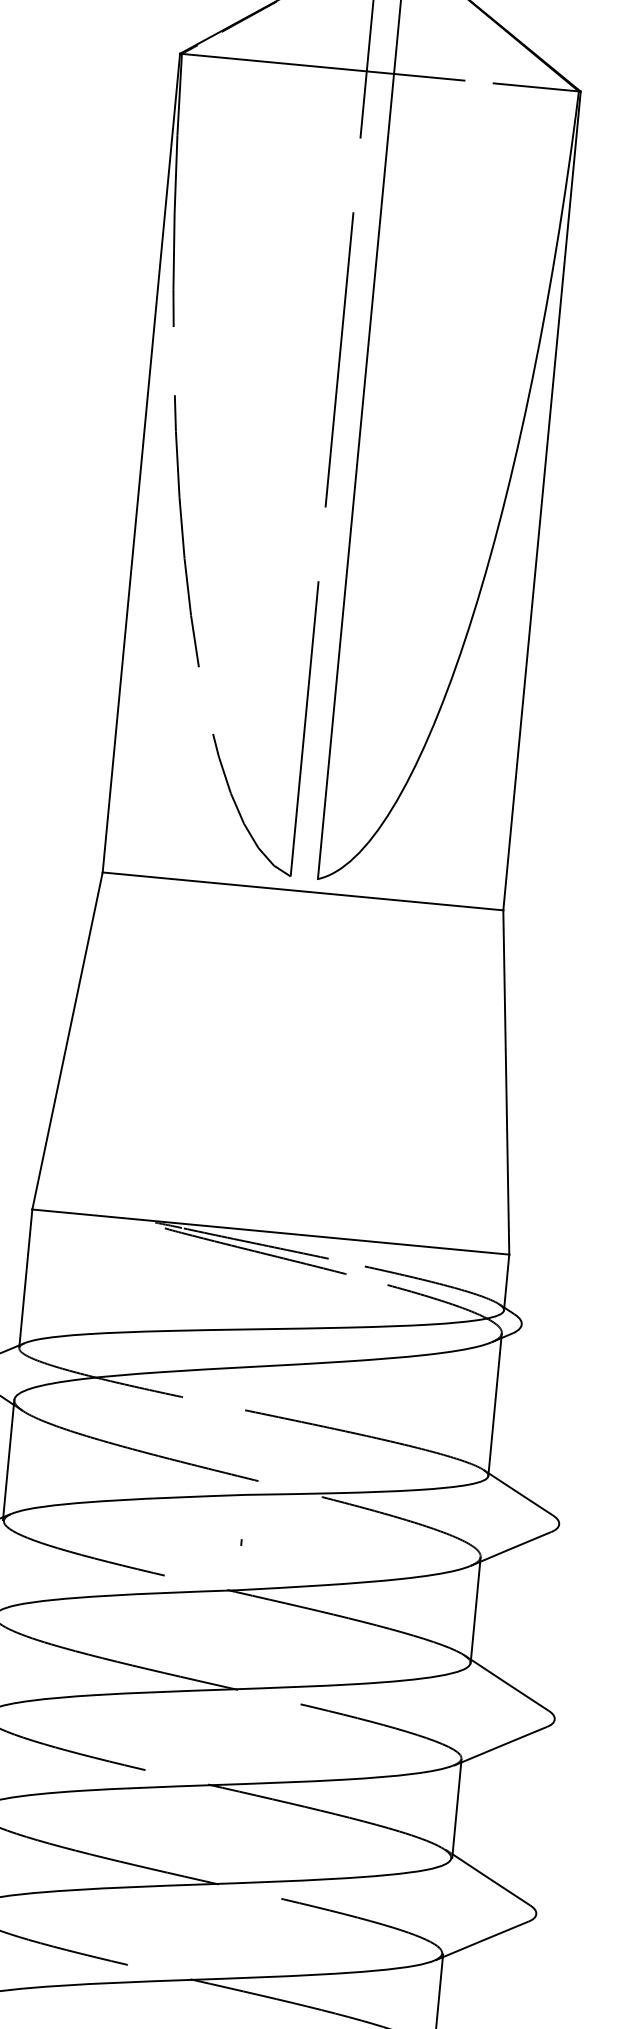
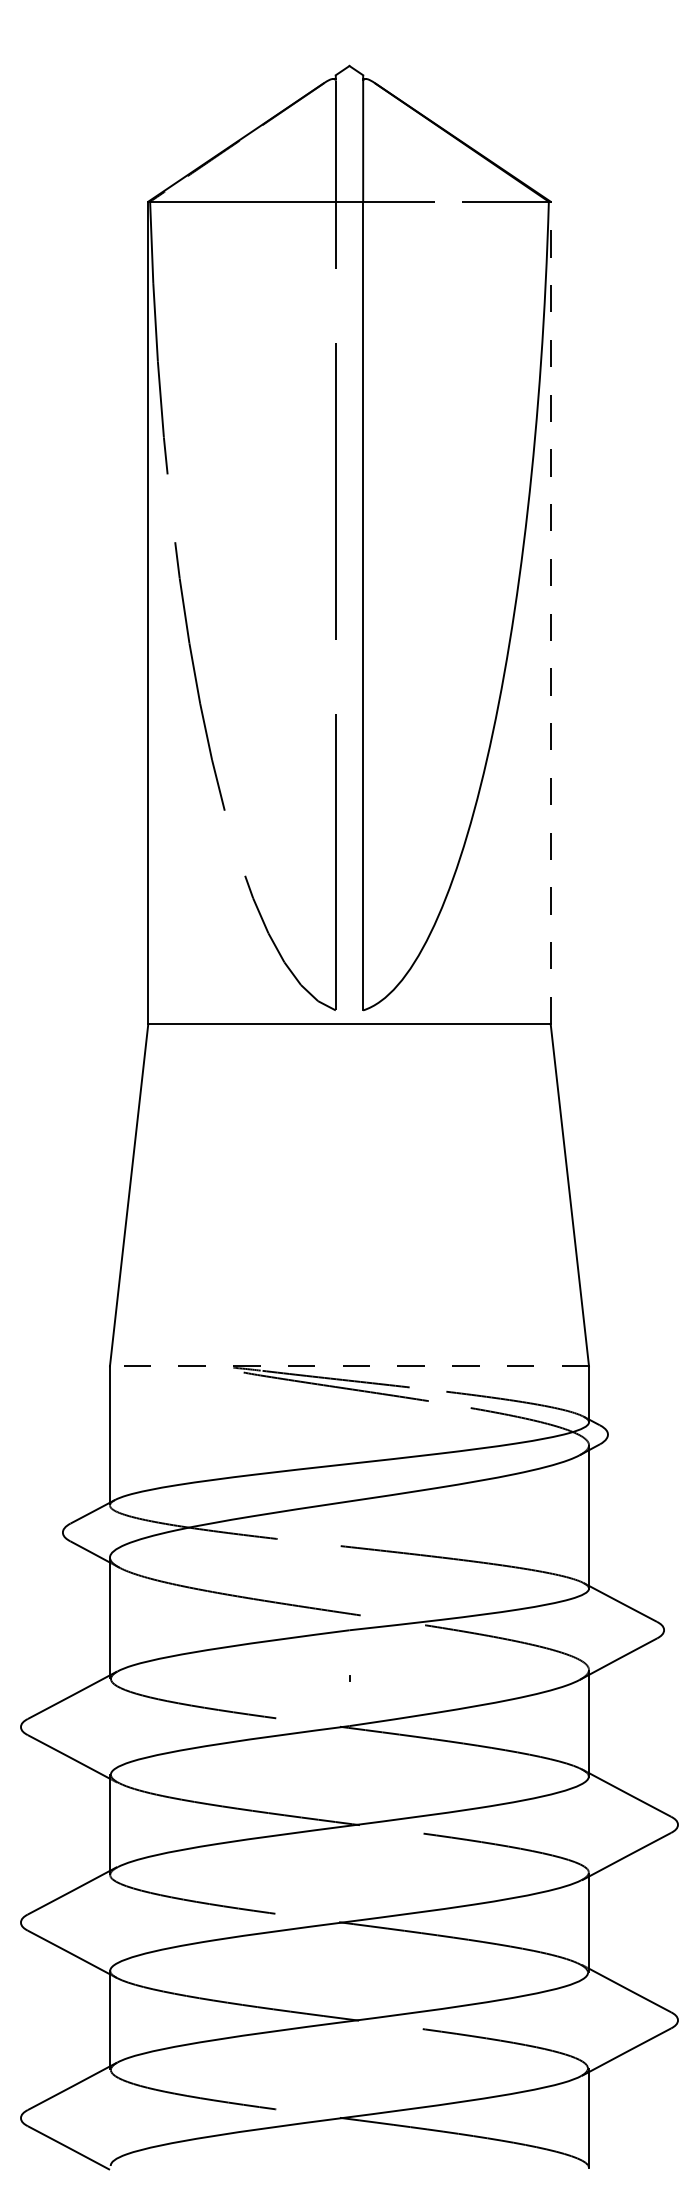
line: (541, 500) -> (550, 612), solid -> dashed
line: (270, 1232) -> (349, 1366), solid -> dashed

